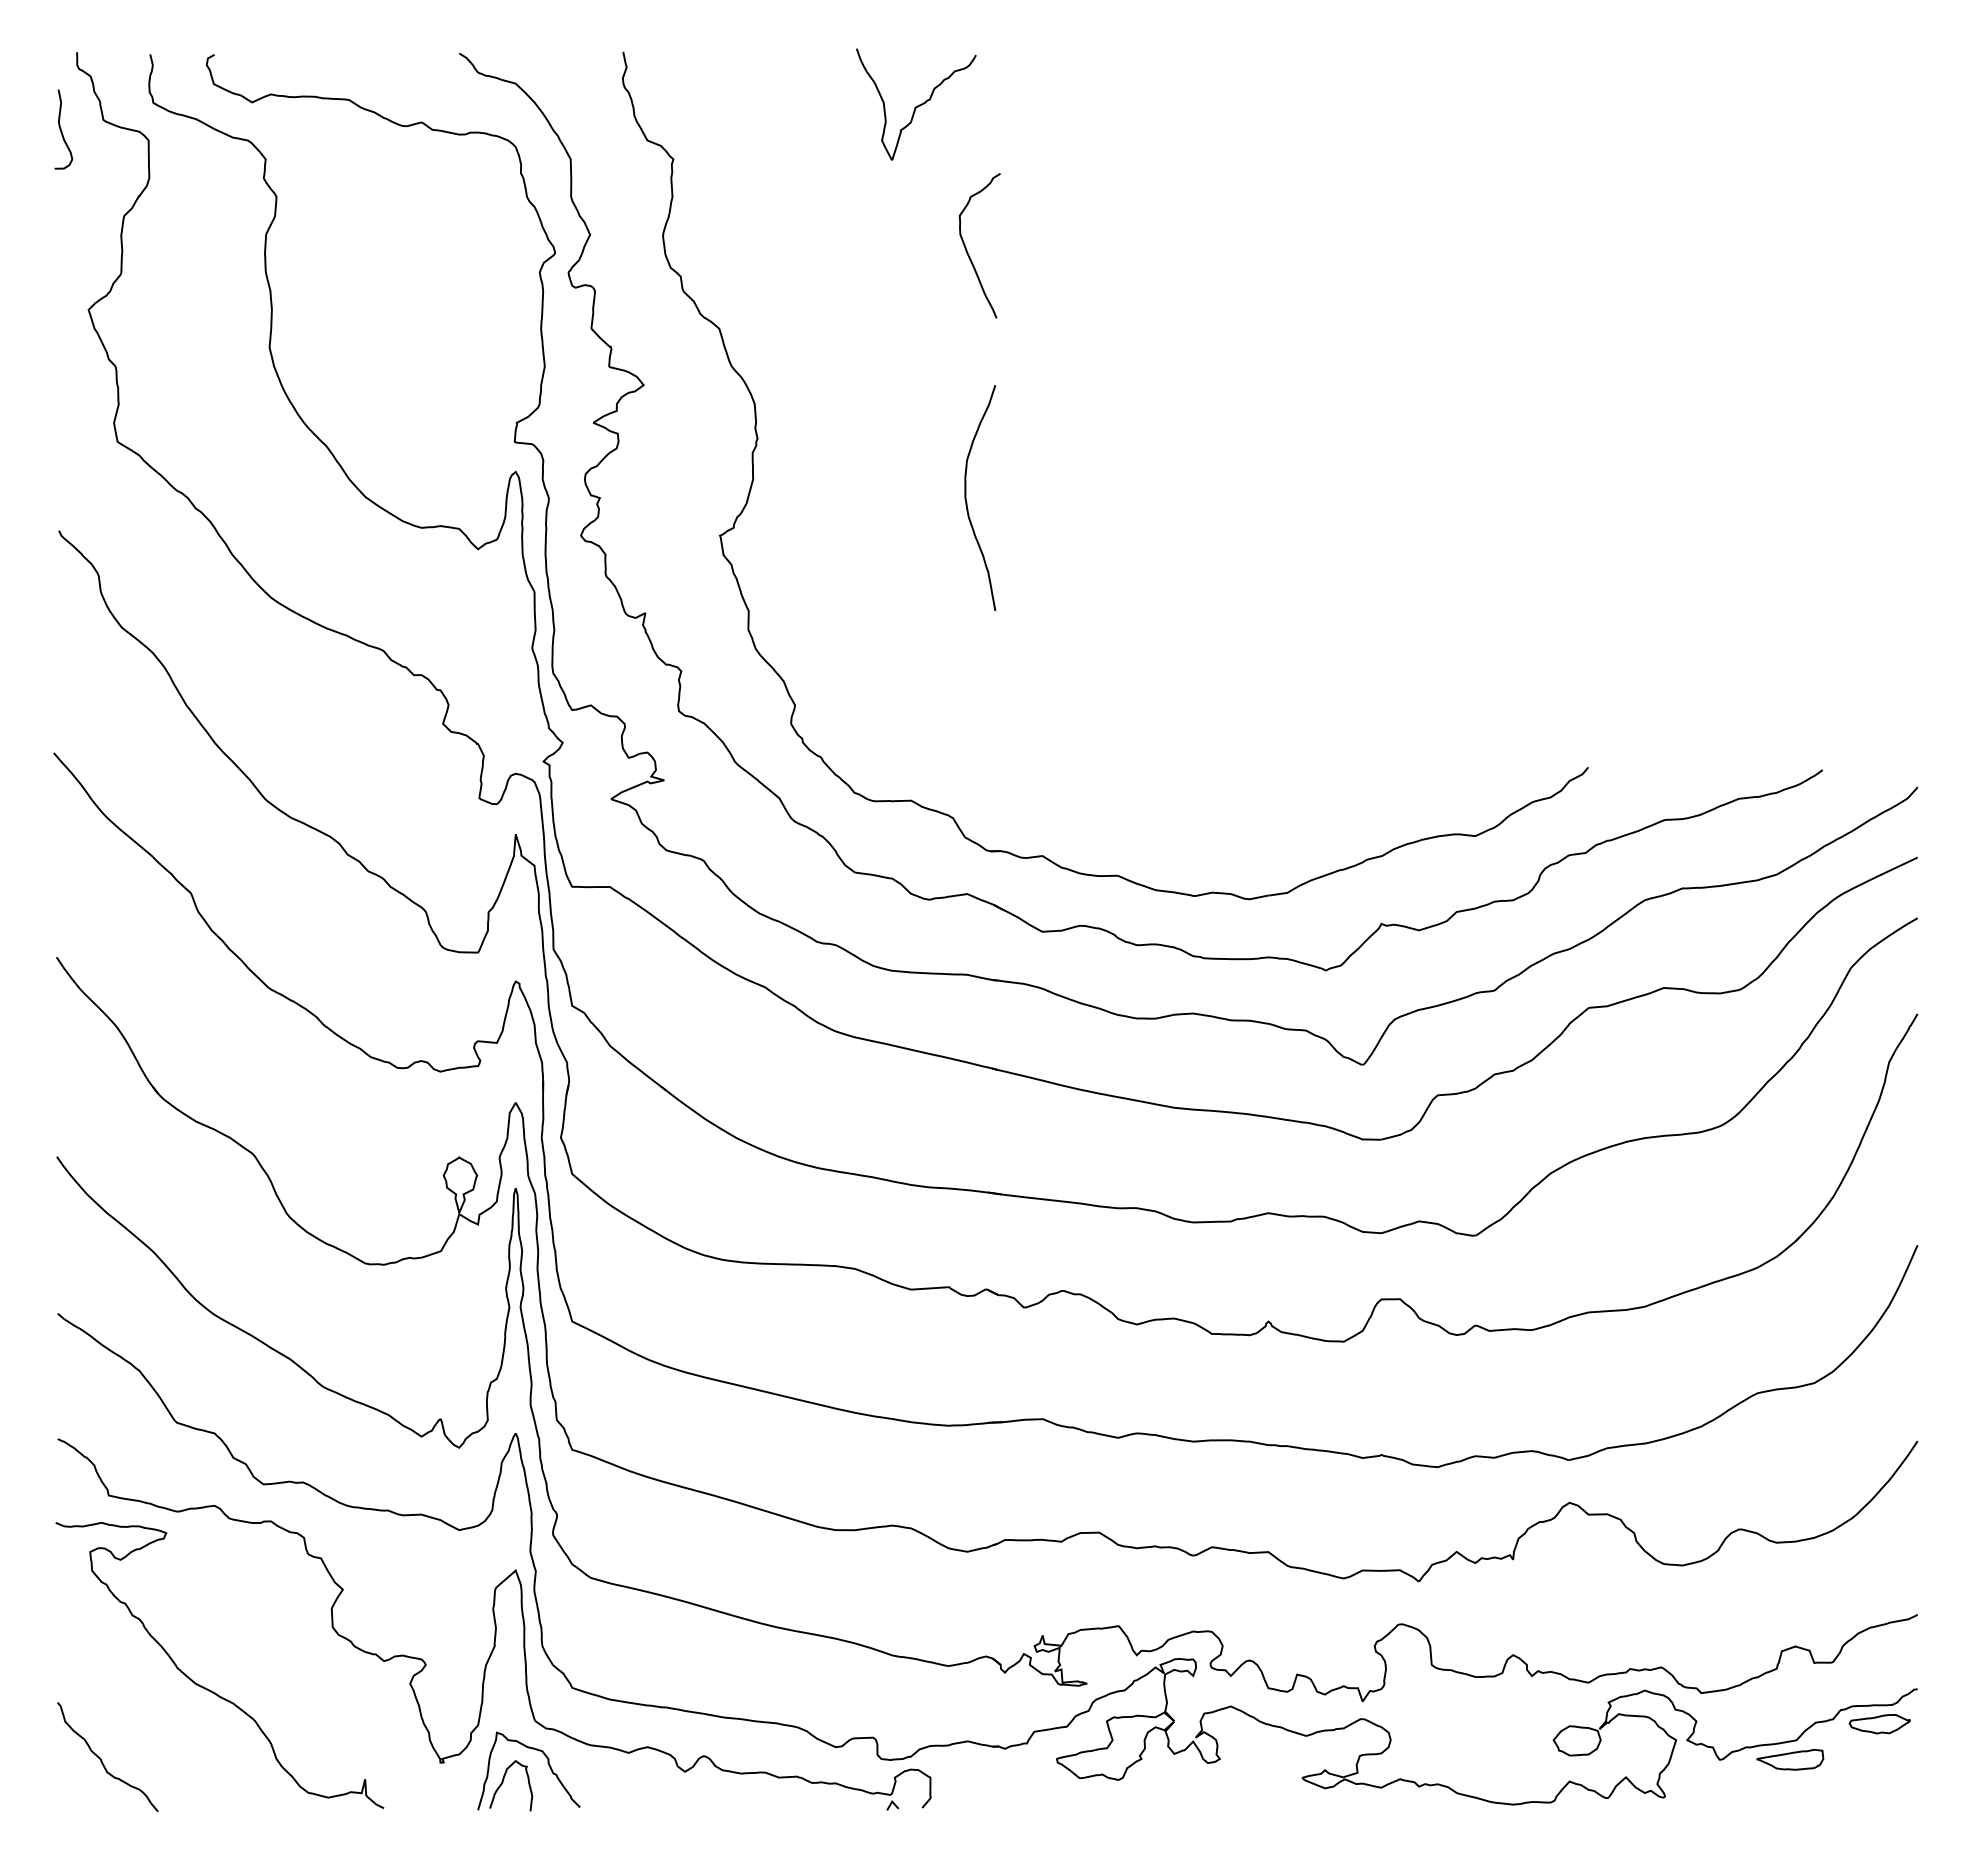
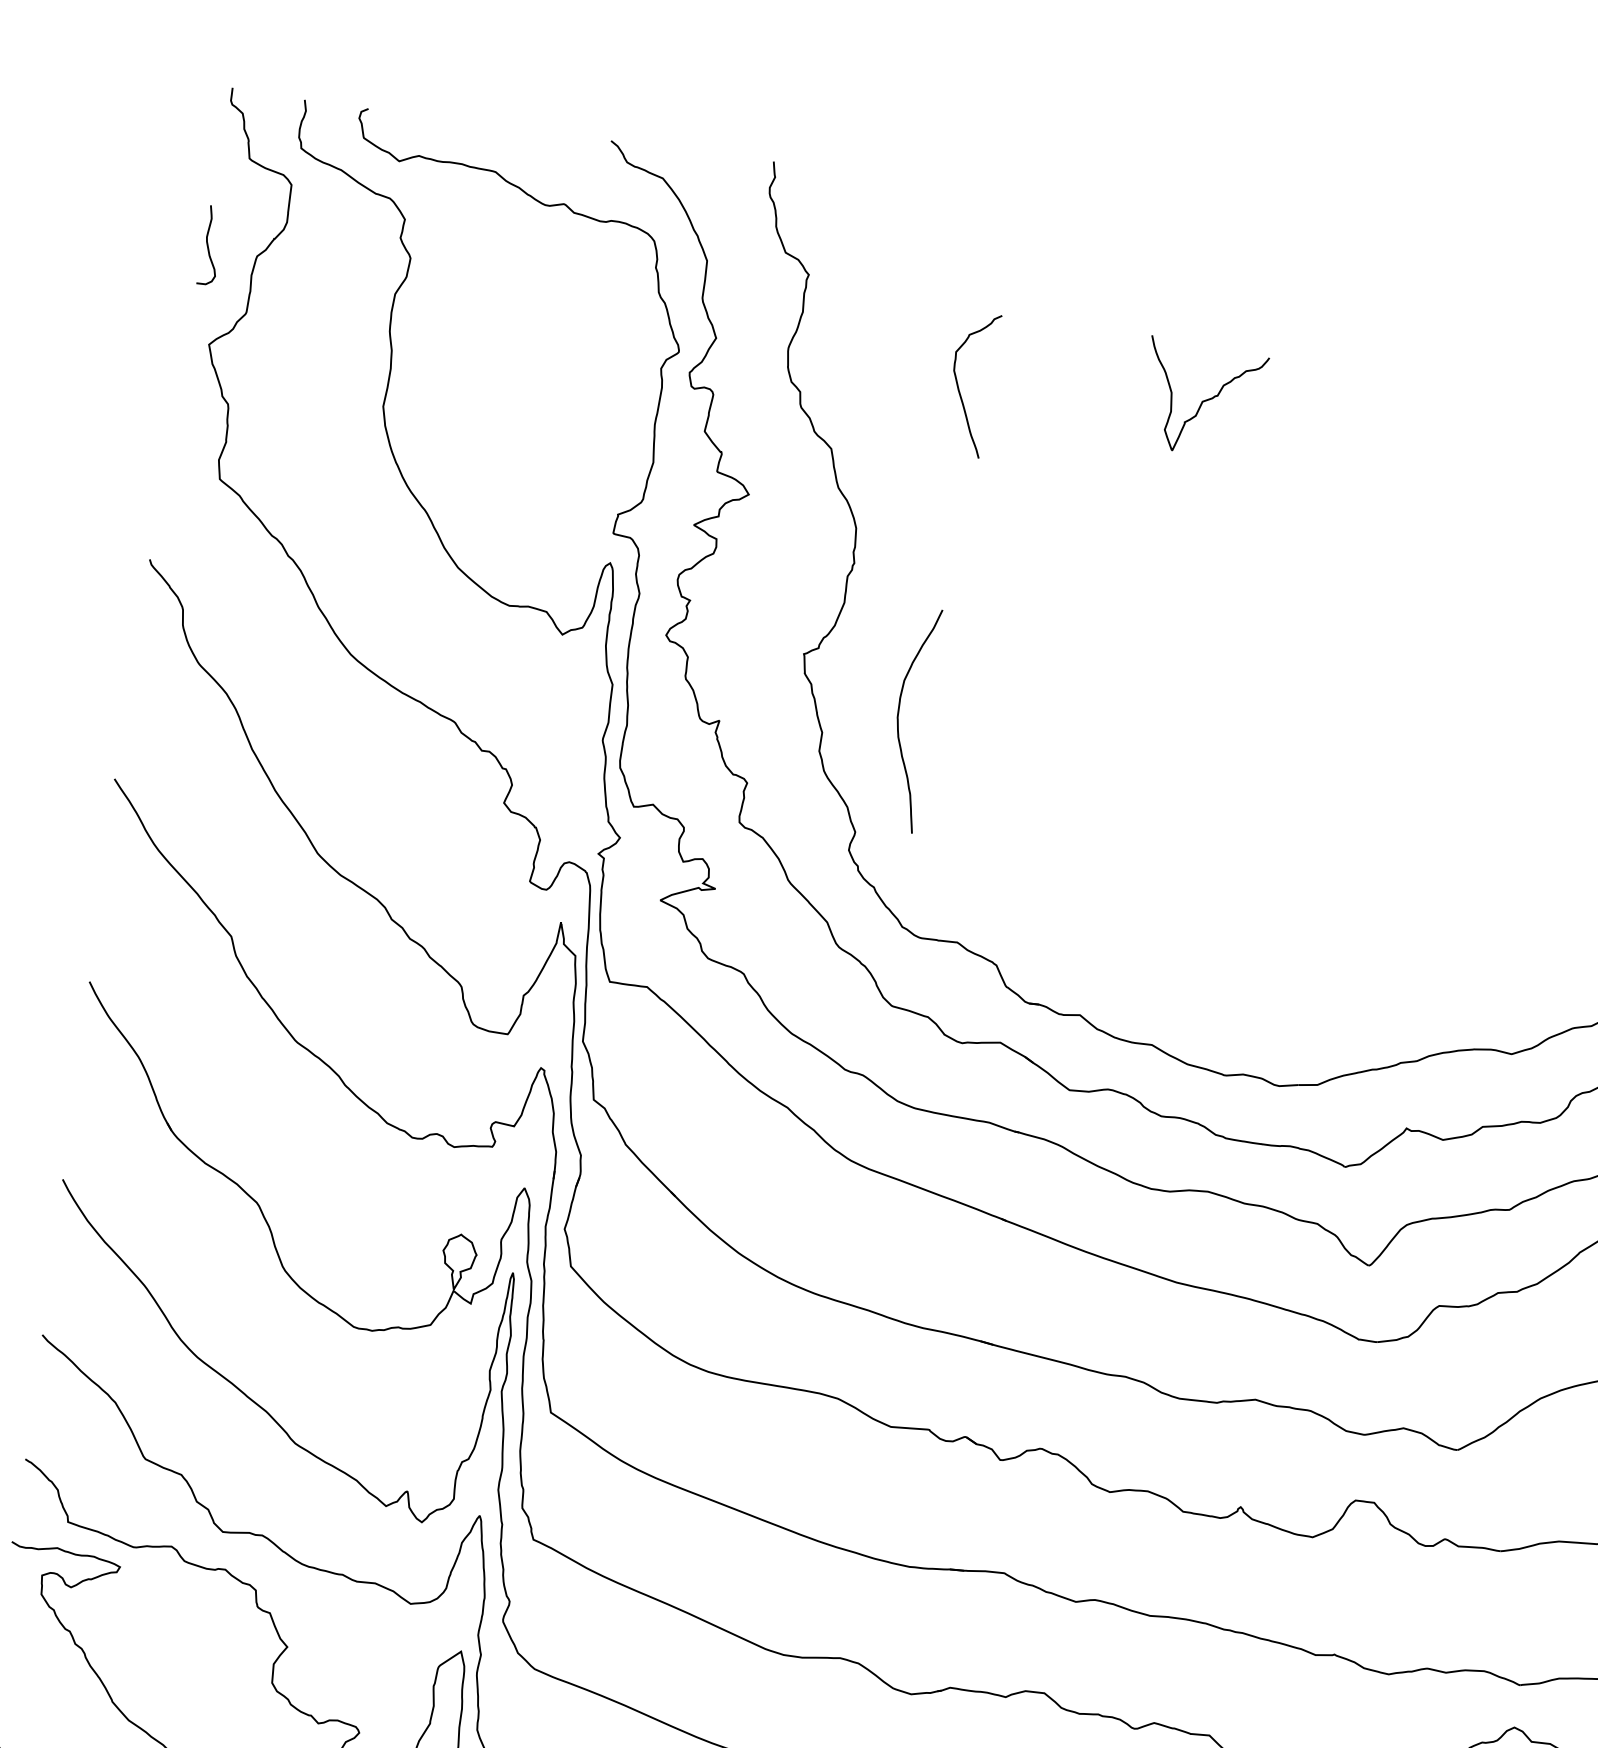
curve: (917, 105) -> (1204, 399), moved
curve: (61, 129) -> (208, 245), moved
curve: (967, 250) -> (959, 387), moved
curve: (967, 502) -> (899, 722), moved

